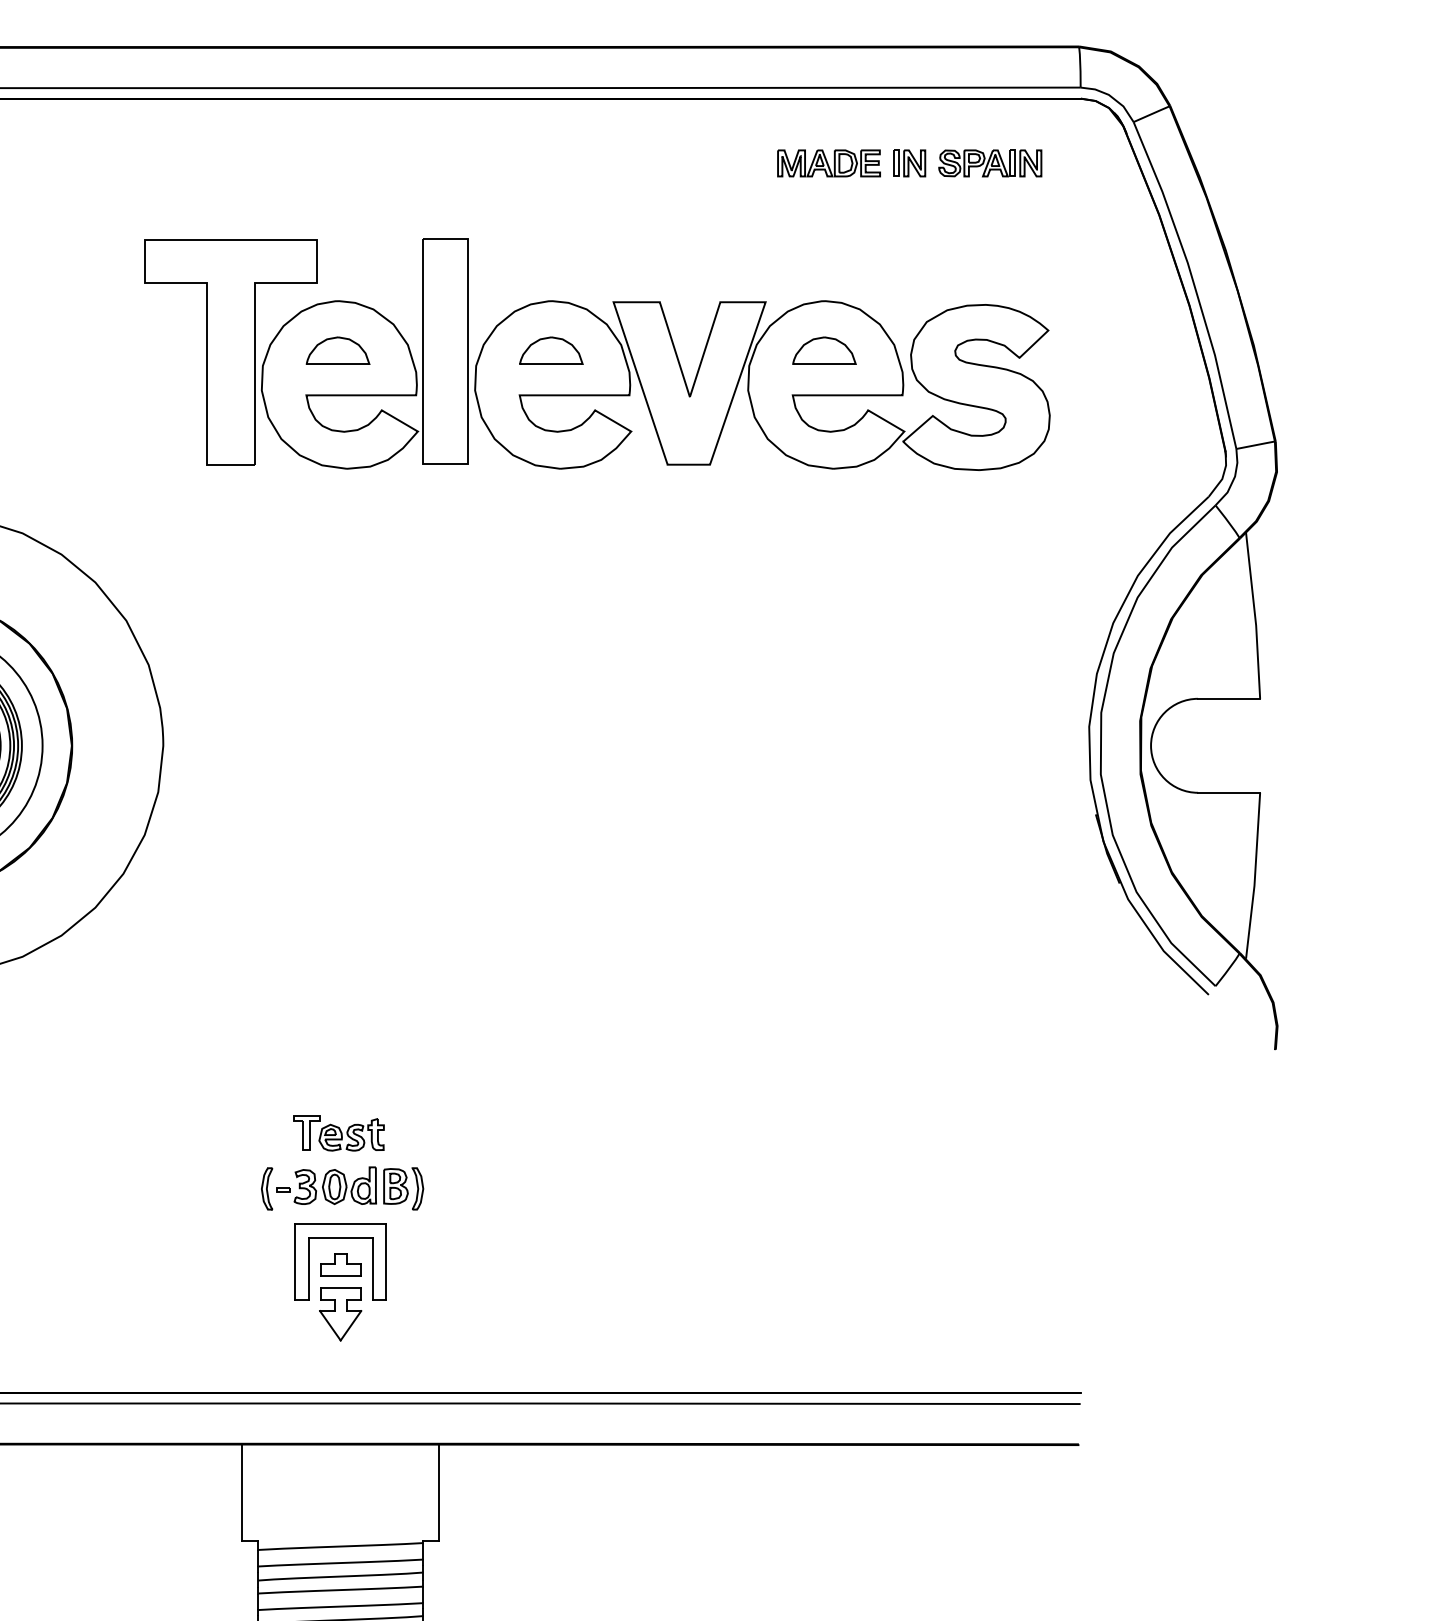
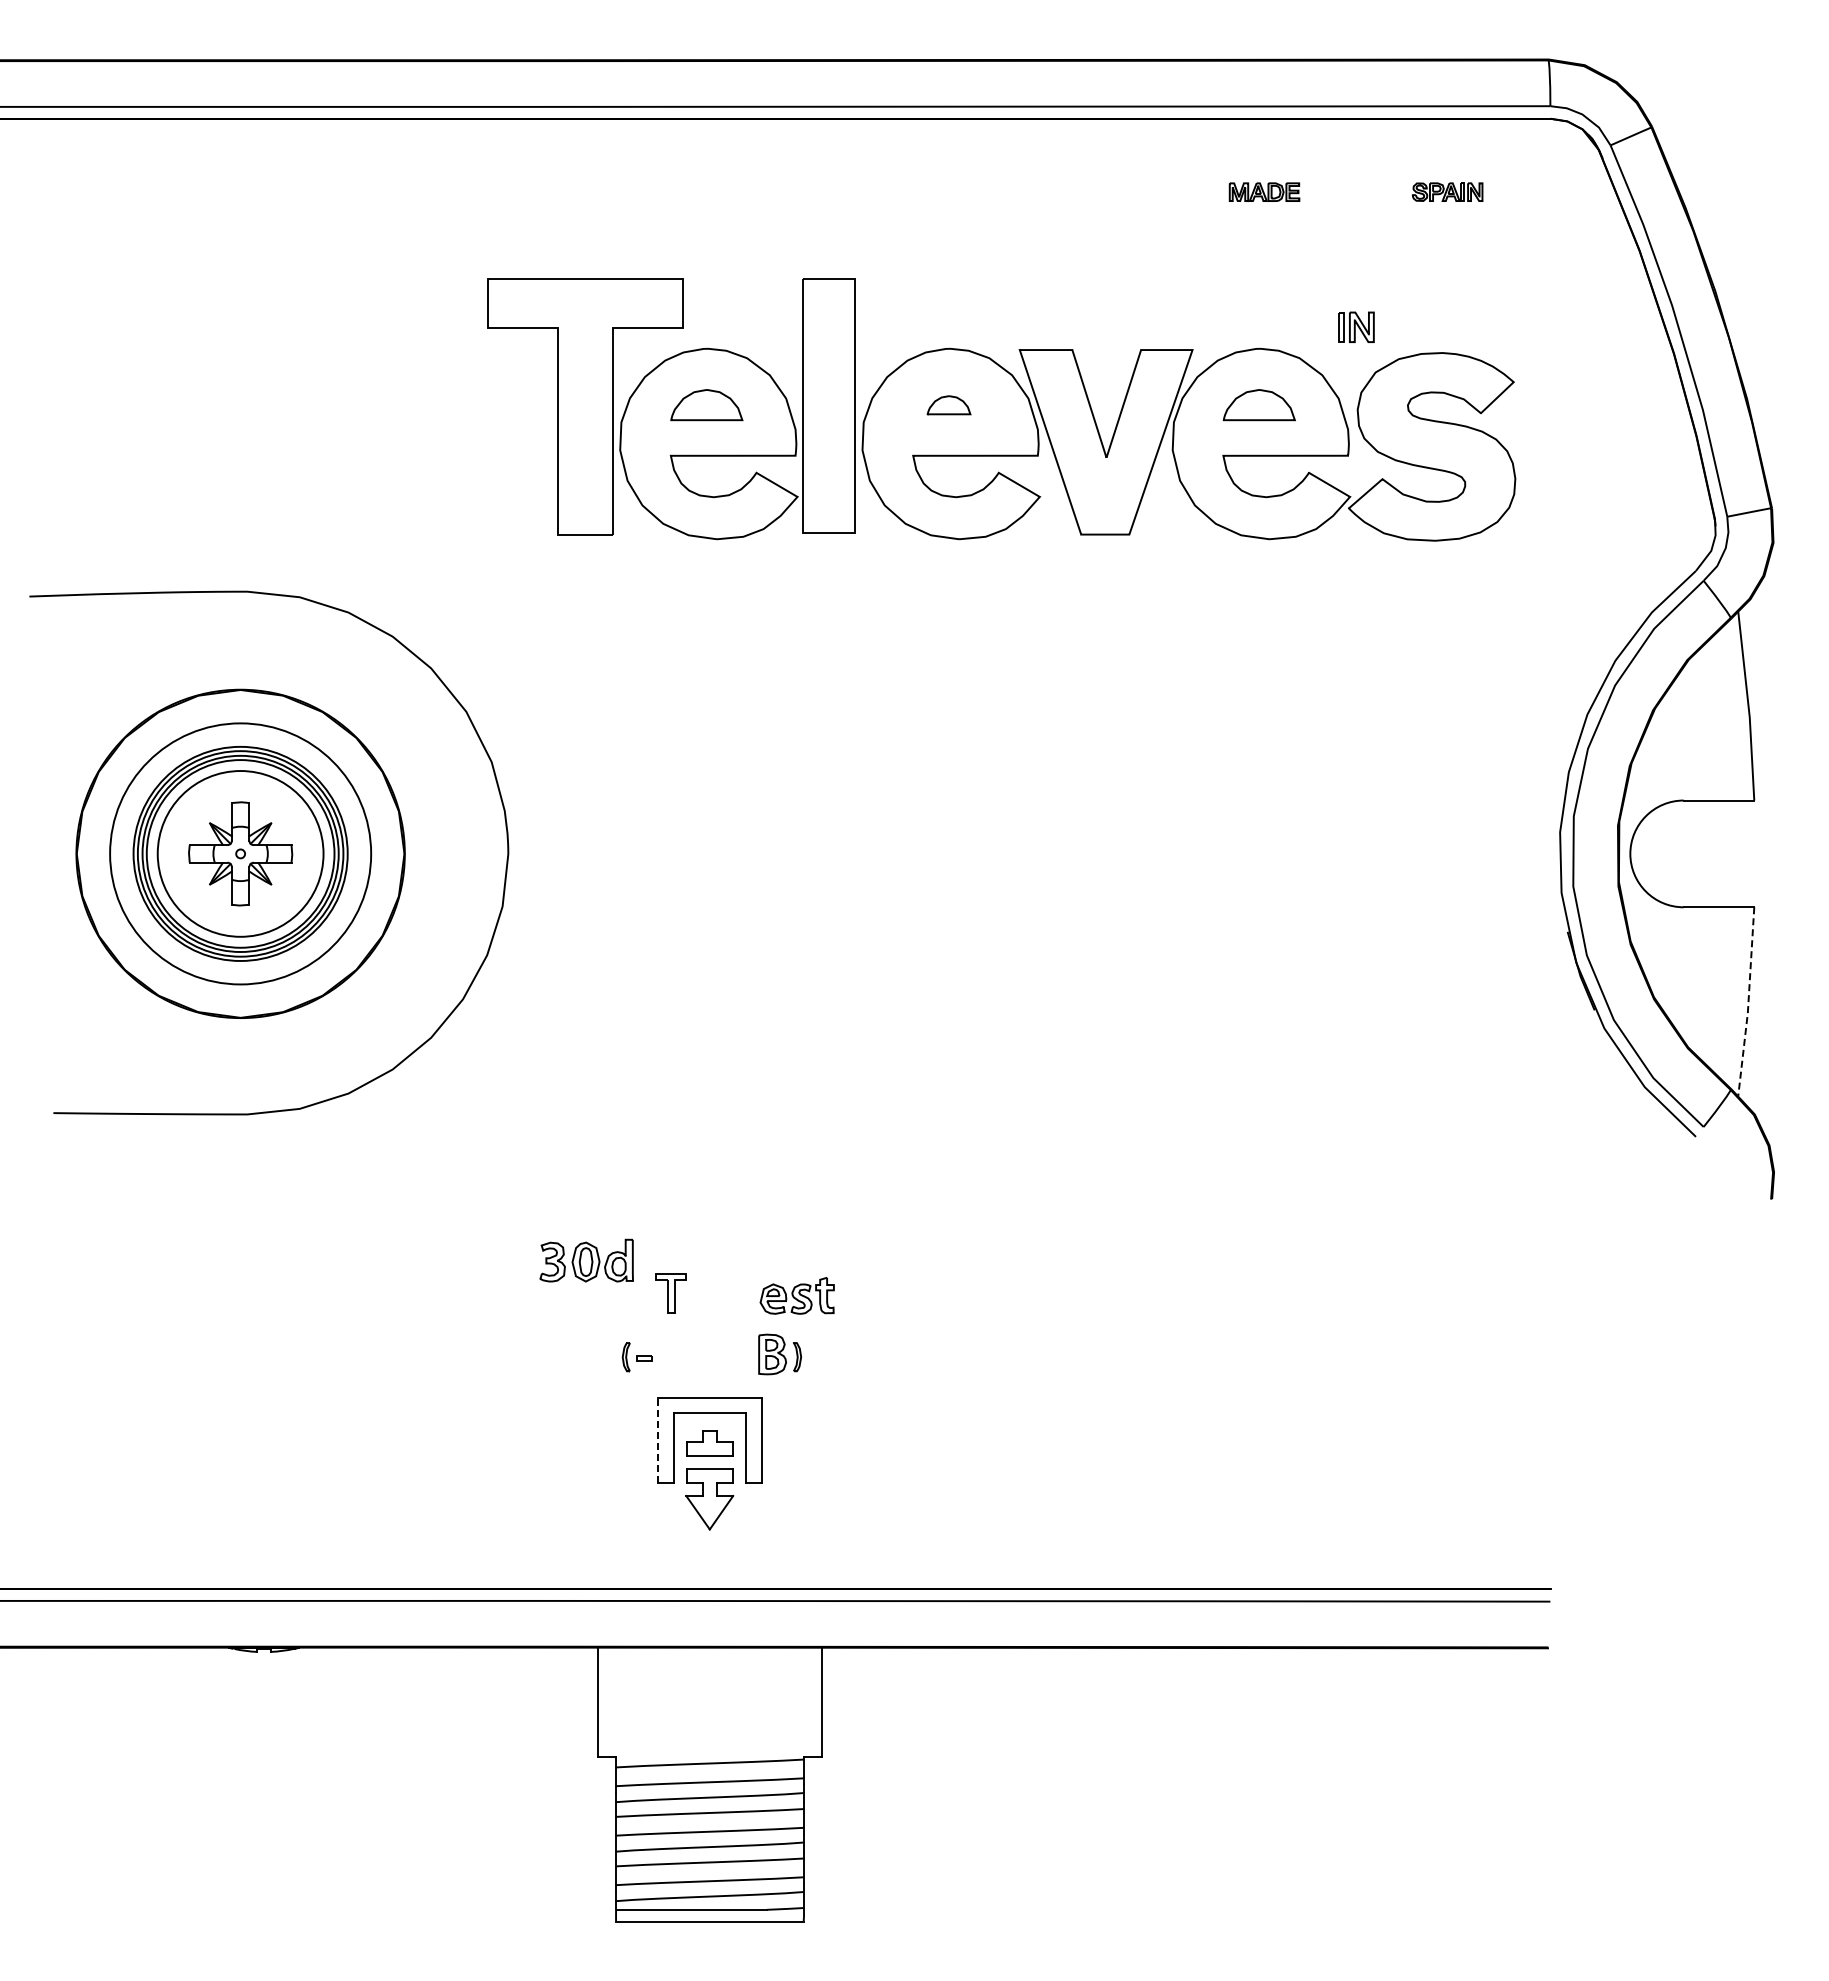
part: (828, 162) -> (1264, 191), size x0.6
part: (909, 162) -> (1356, 326), moved
part: (990, 162) -> (1447, 191), size x0.6
part: (550, 351) -> (948, 405), size x0.6
line: (1255, 877) -> (1748, 1003), solid -> dashed
part: (350, 1134) -> (796, 1295), moved
part: (335, 1185) -> (586, 1260), moved
part: (267, 1188) -> (626, 1356), size x0.6
part: (417, 1188) -> (797, 1356), size x0.6
line: (294, 1262) -> (657, 1440), solid -> dashed

